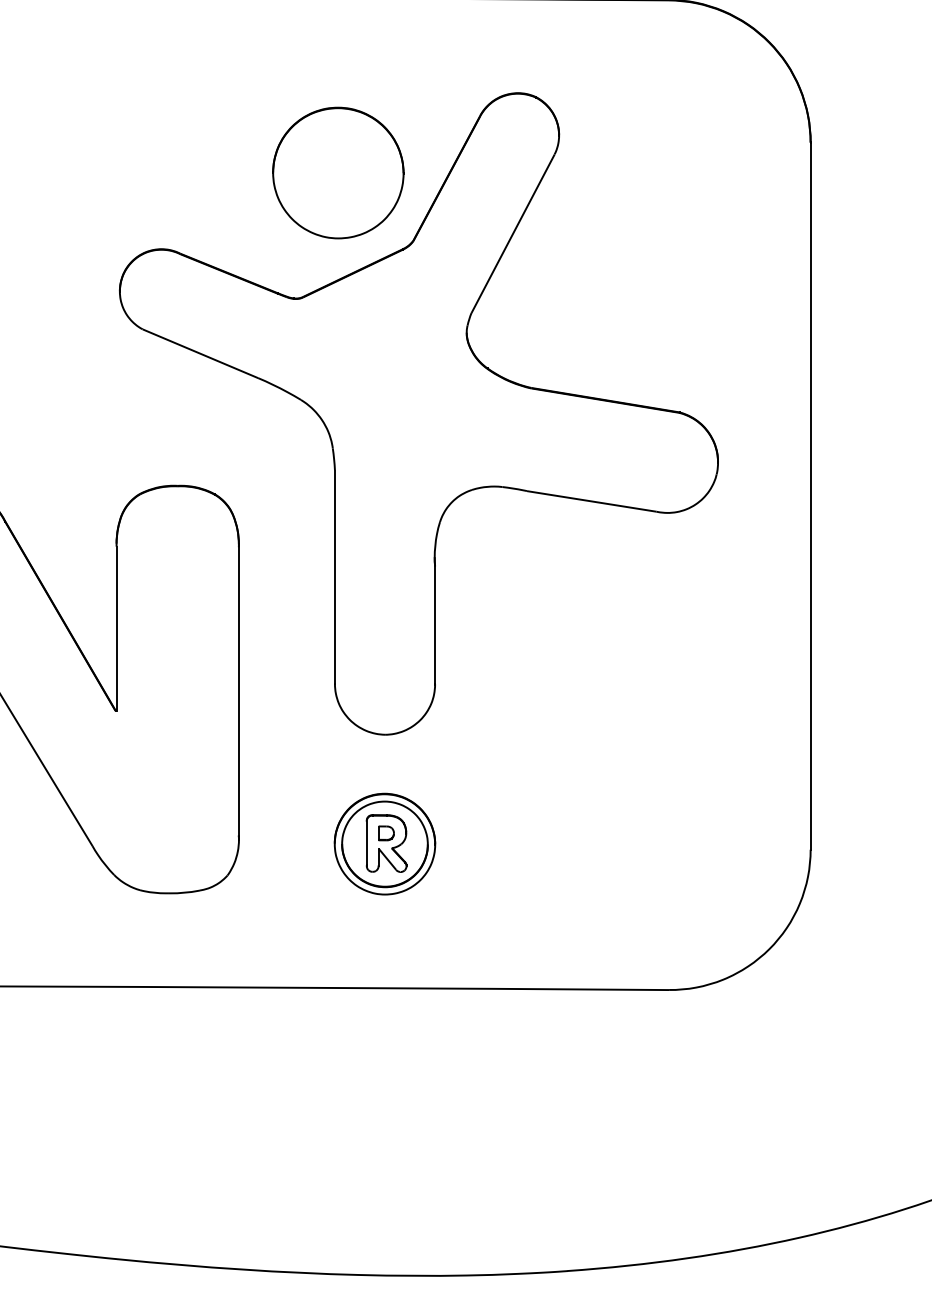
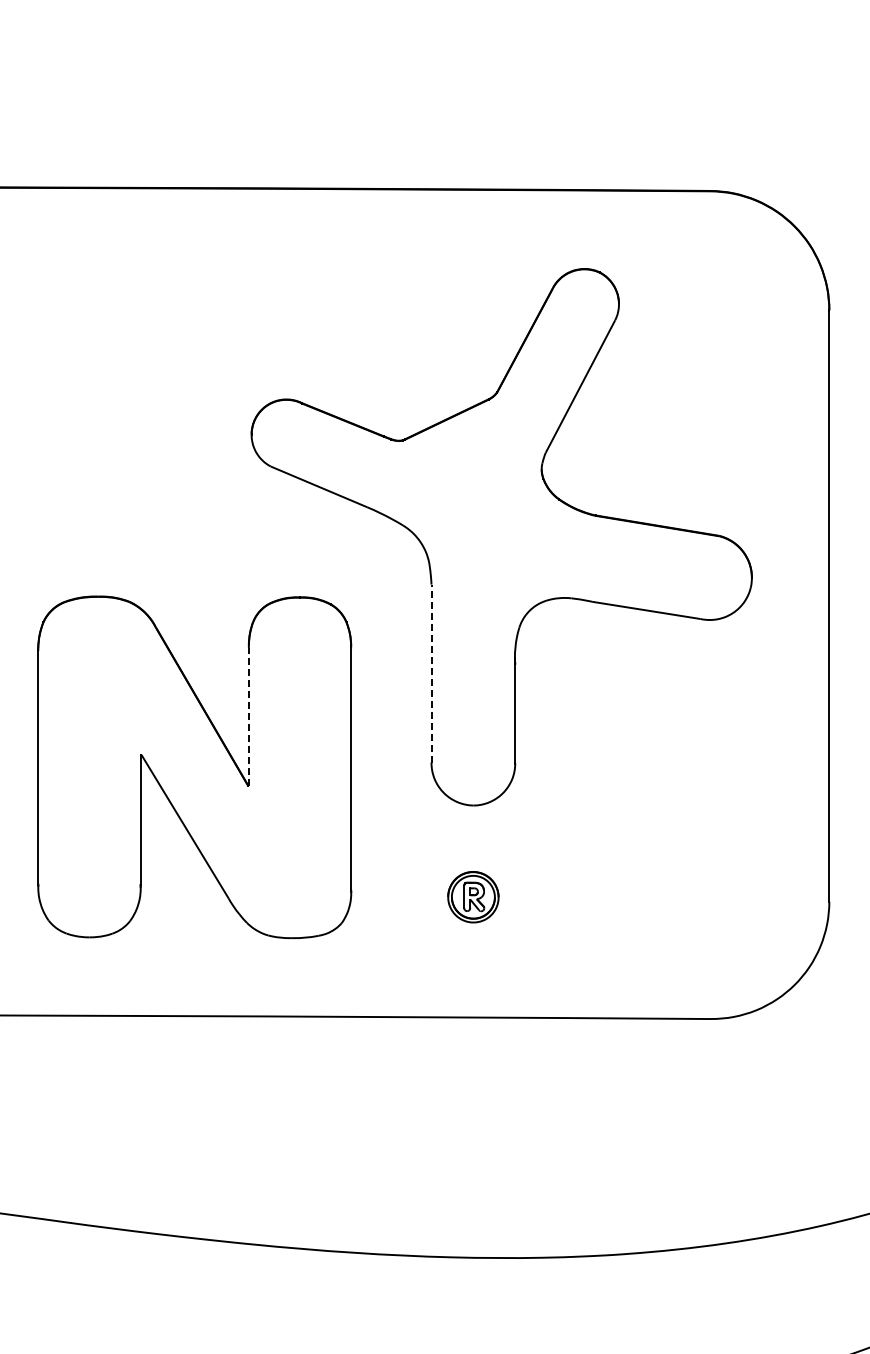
part: (337, 172) -> (433, 335), removed
line: (334, 576) -> (431, 673), solid -> dashed
line: (116, 628) -> (248, 716), solid -> dashed
part: (385, 844) -> (473, 897), size x0.6

